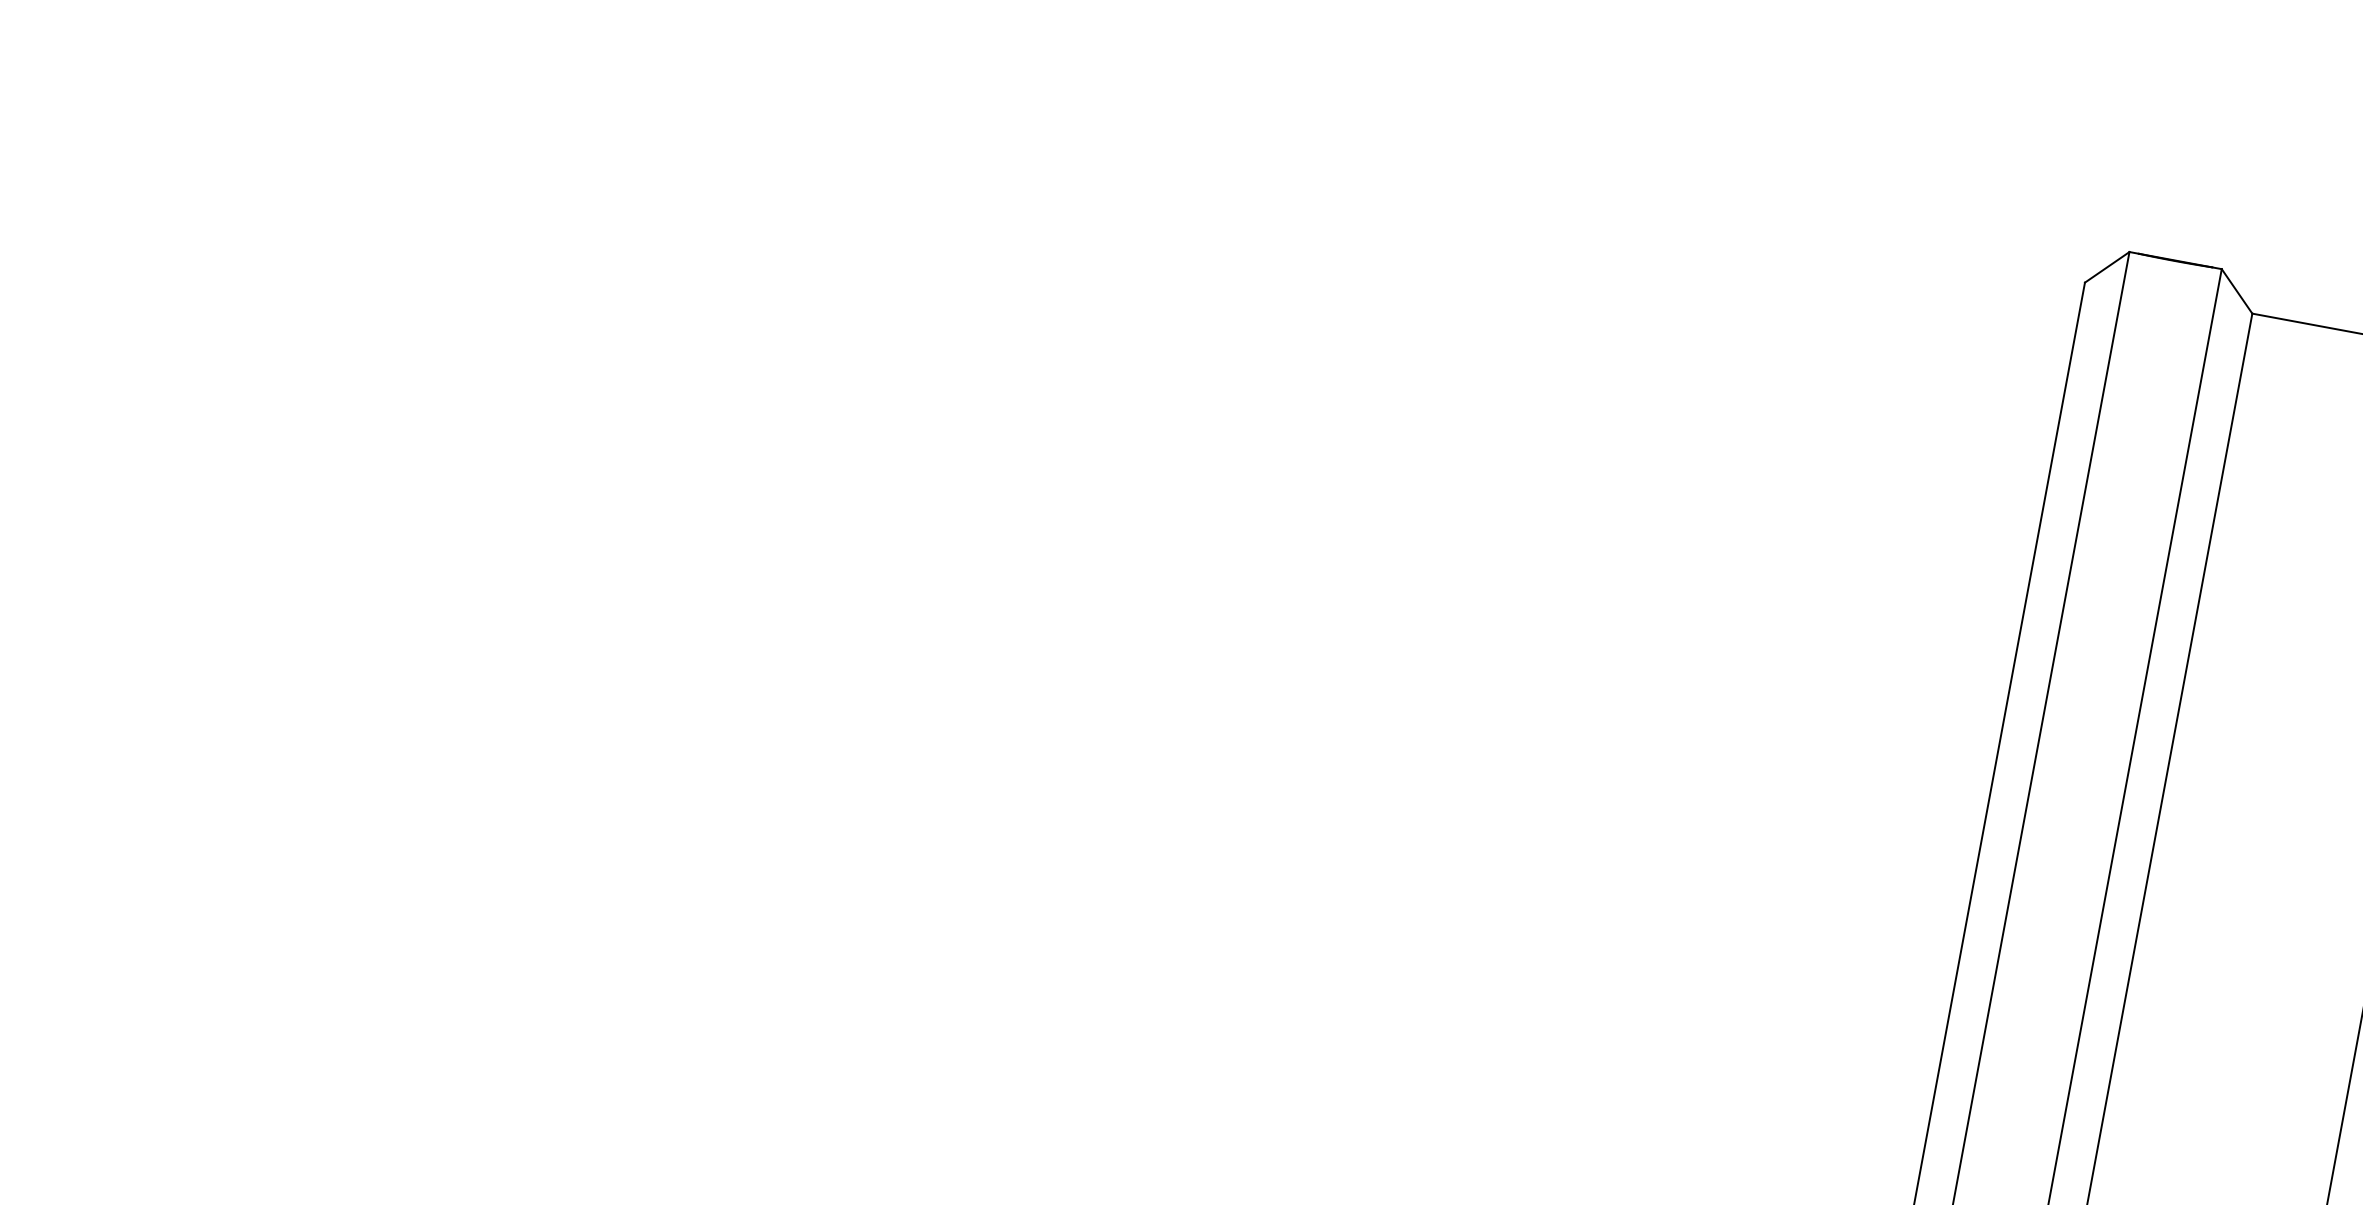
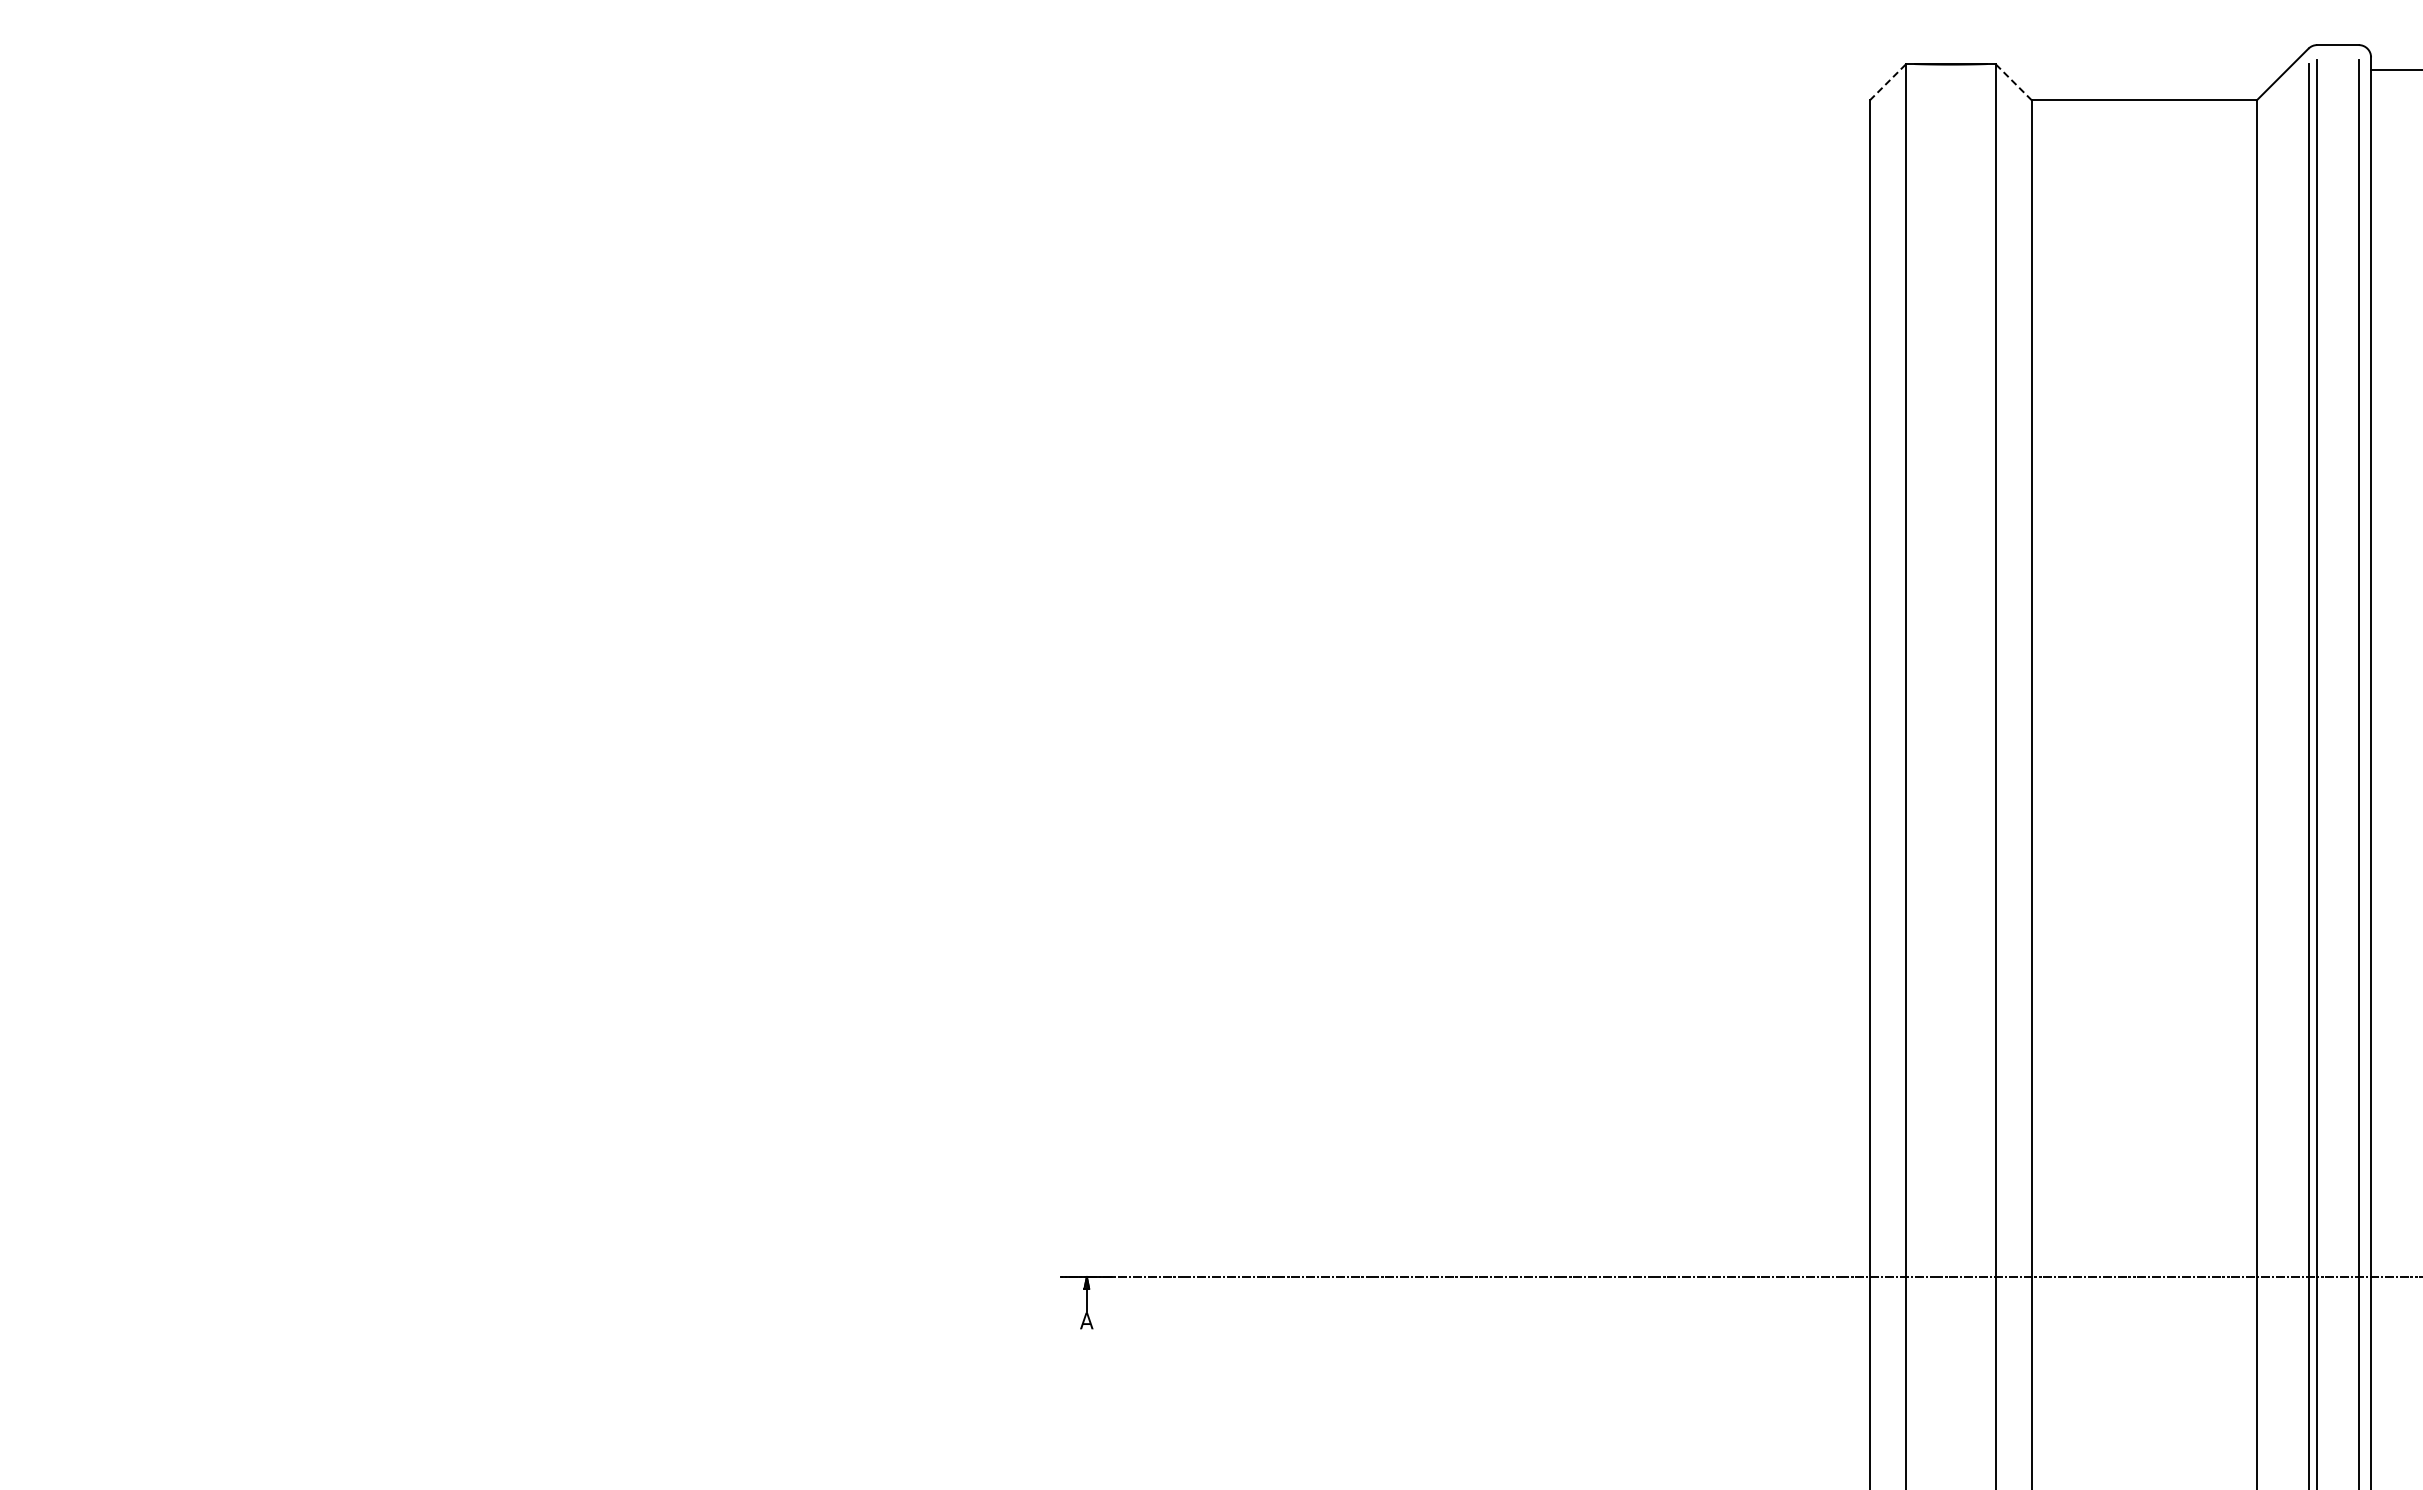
line: (2106, 267) -> (1887, 82), solid -> dashed
line: (2236, 291) -> (2013, 82), solid -> dashed

